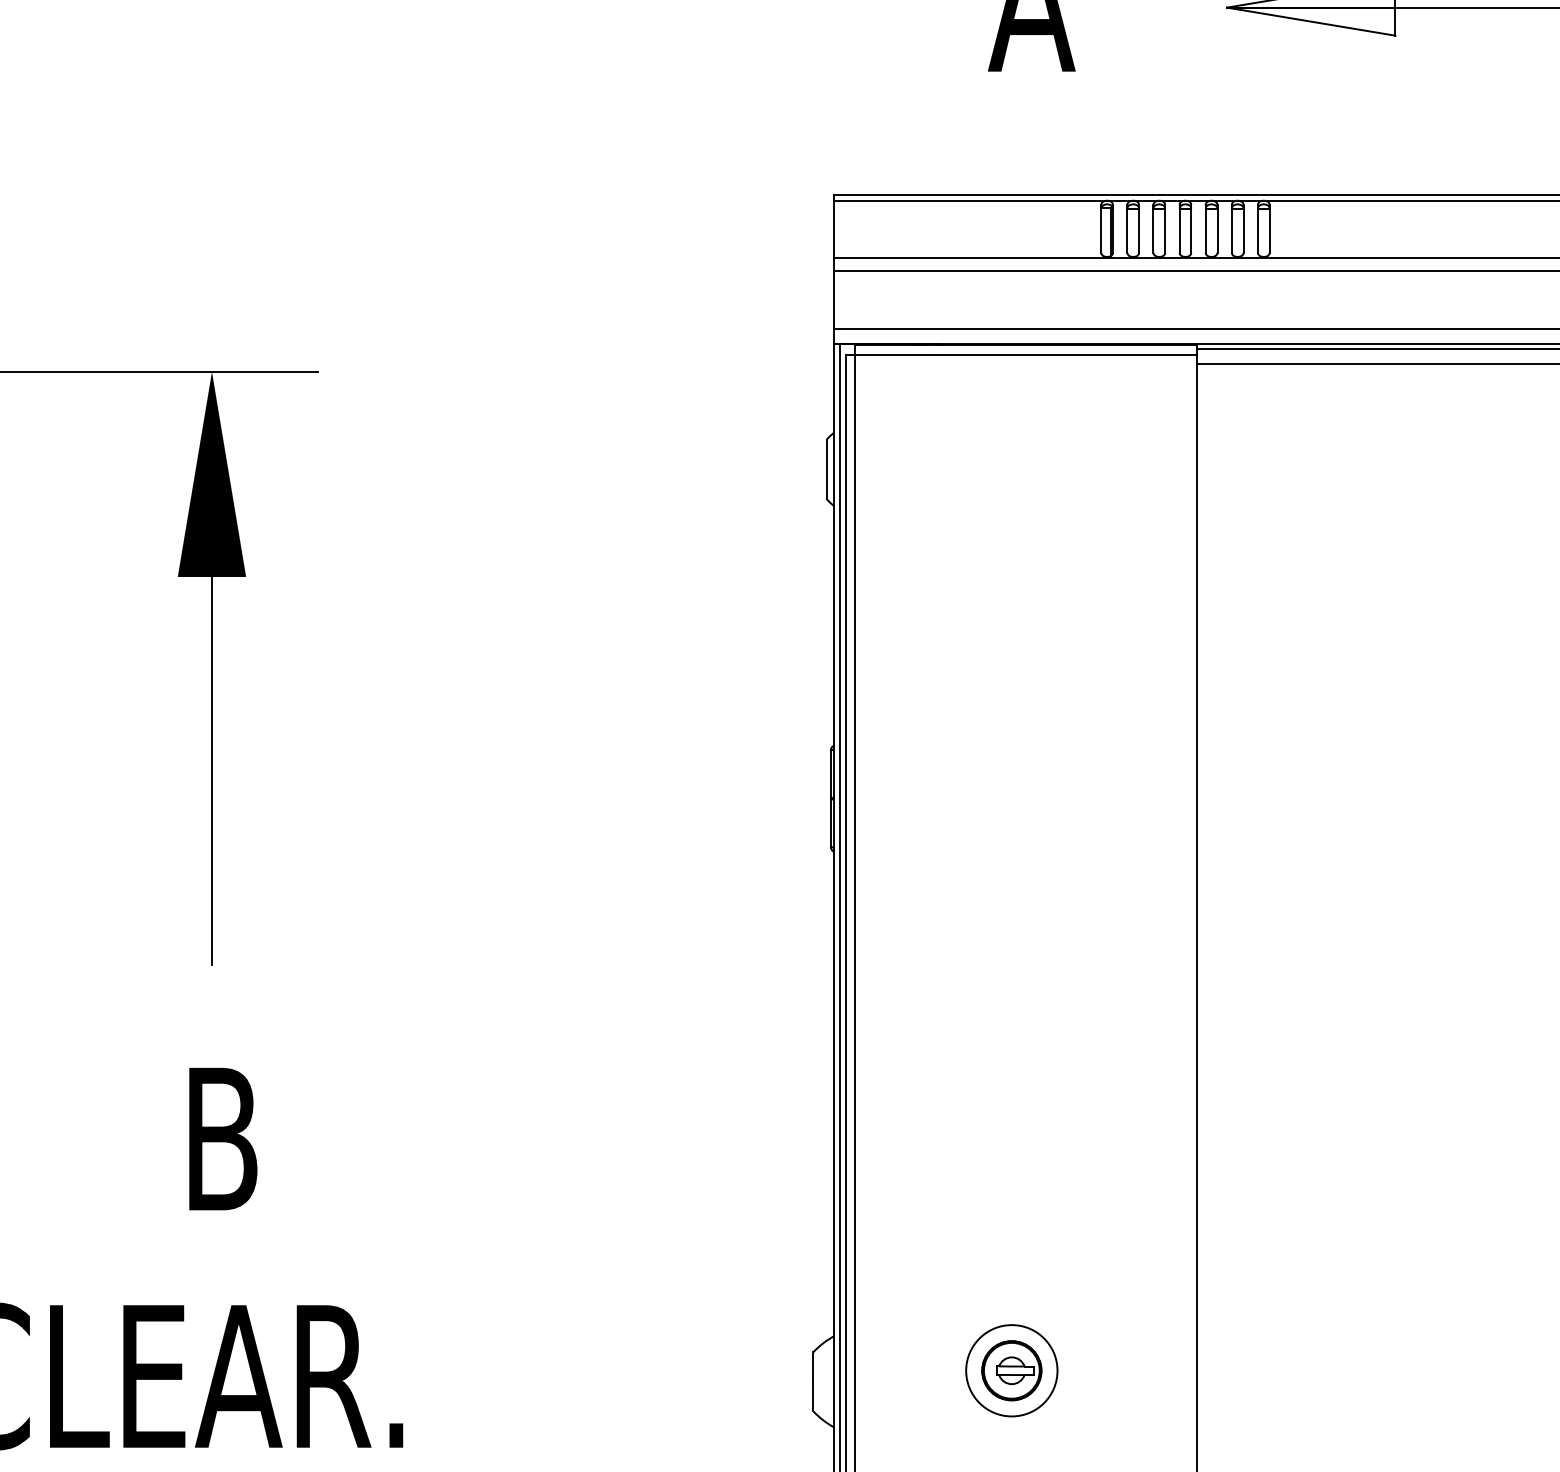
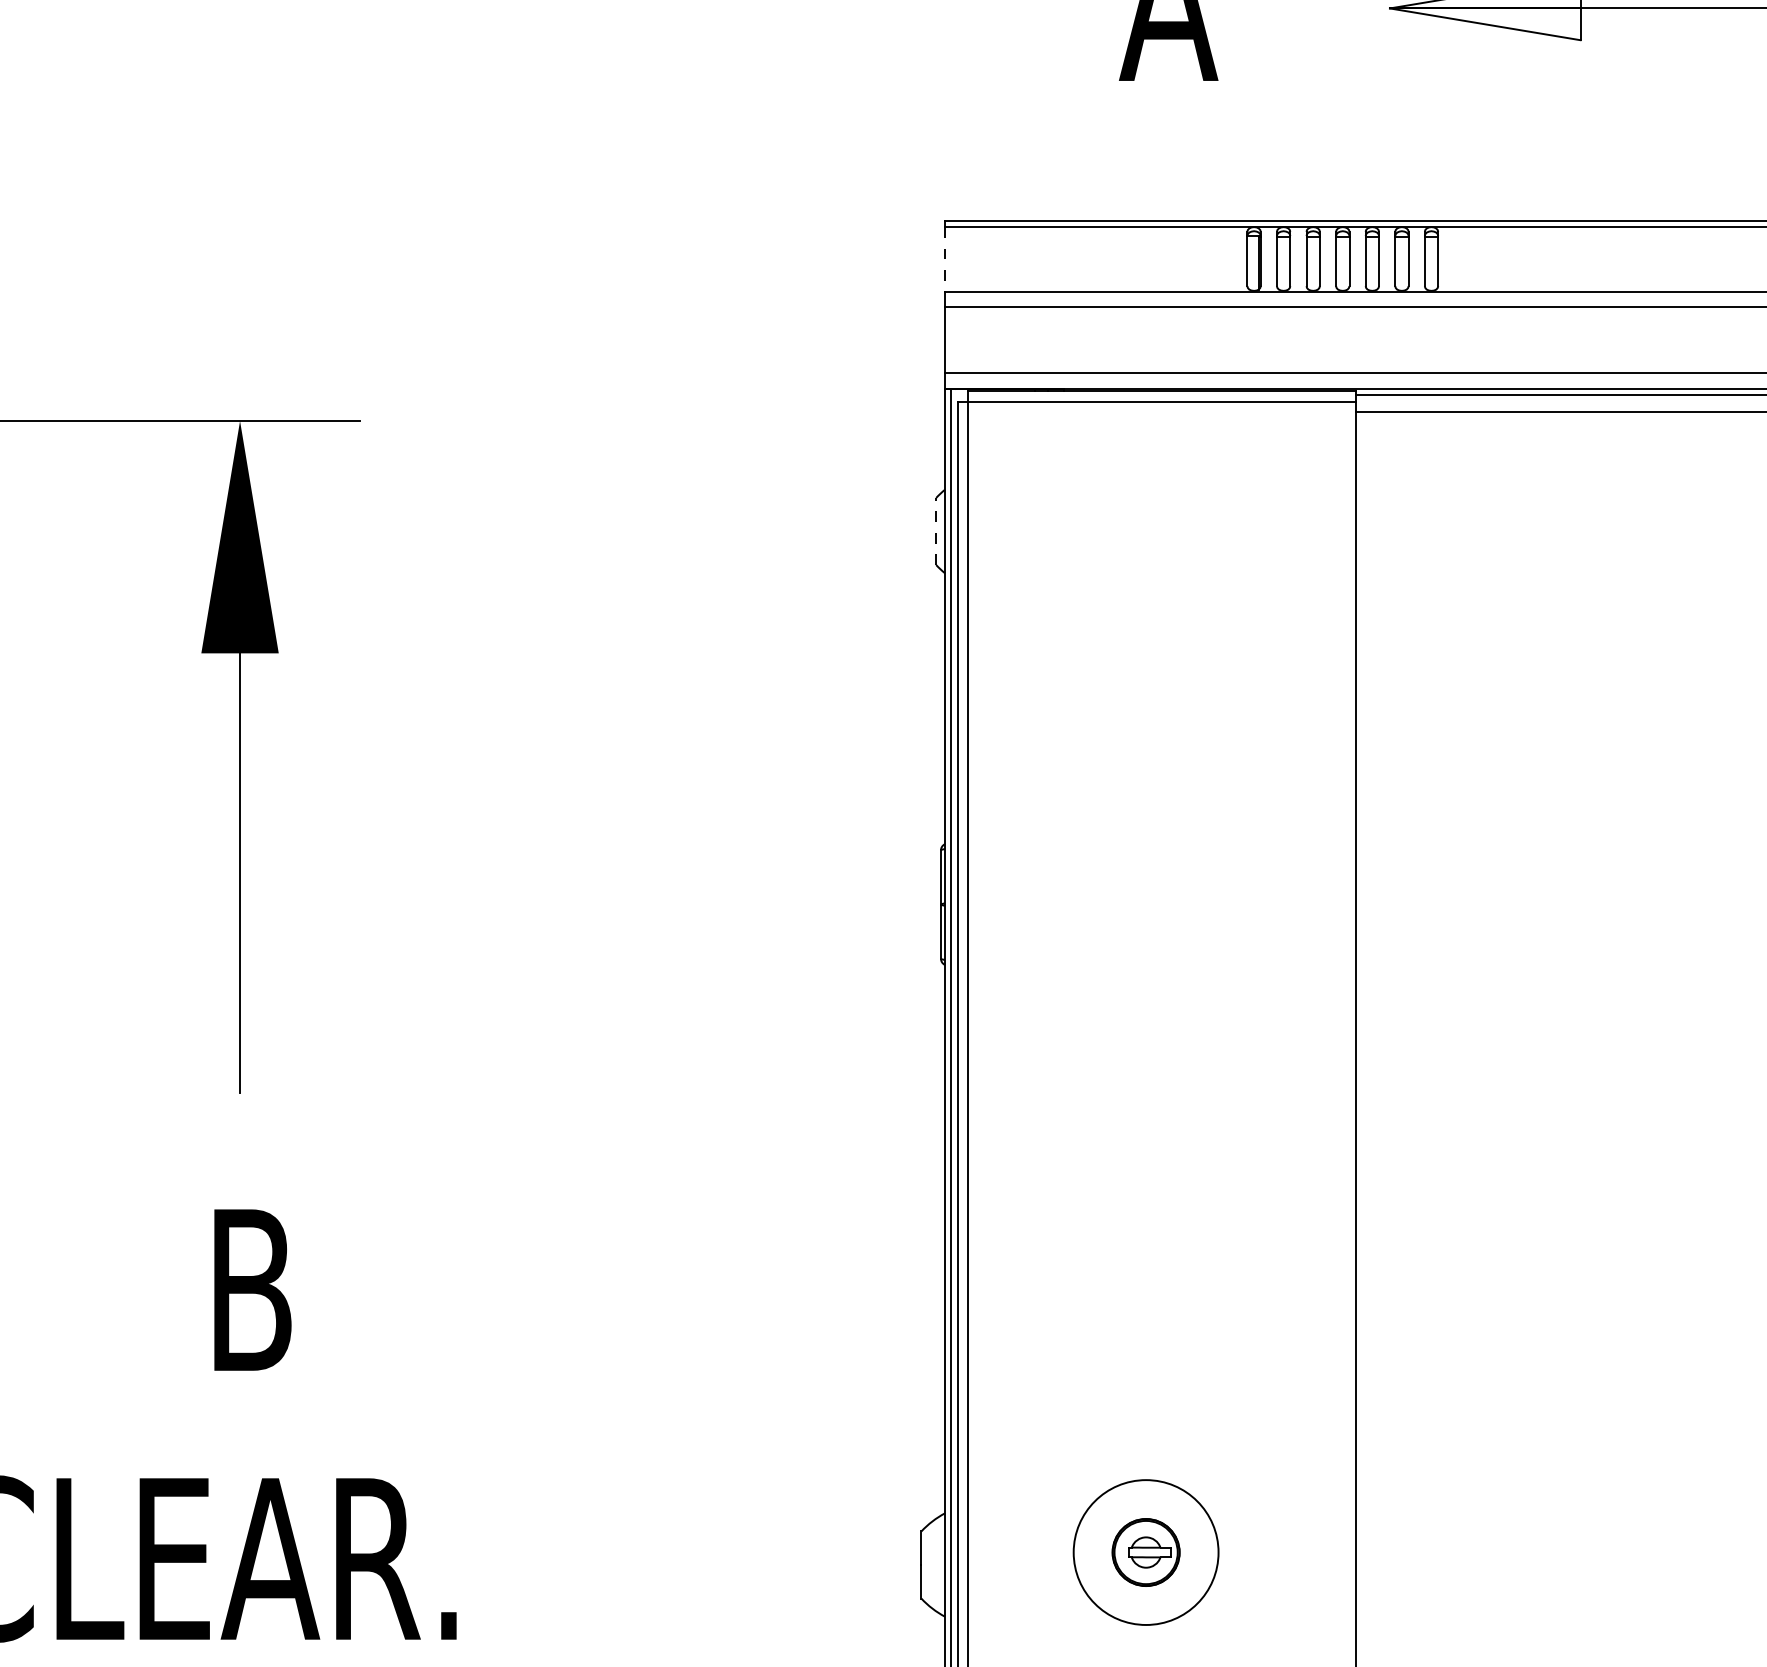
line: (833, 229) -> (944, 259), solid -> dashed
line: (826, 469) -> (936, 531), solid -> dashed
circle: (1011, 1370) -> (1145, 1552), size x1.4

